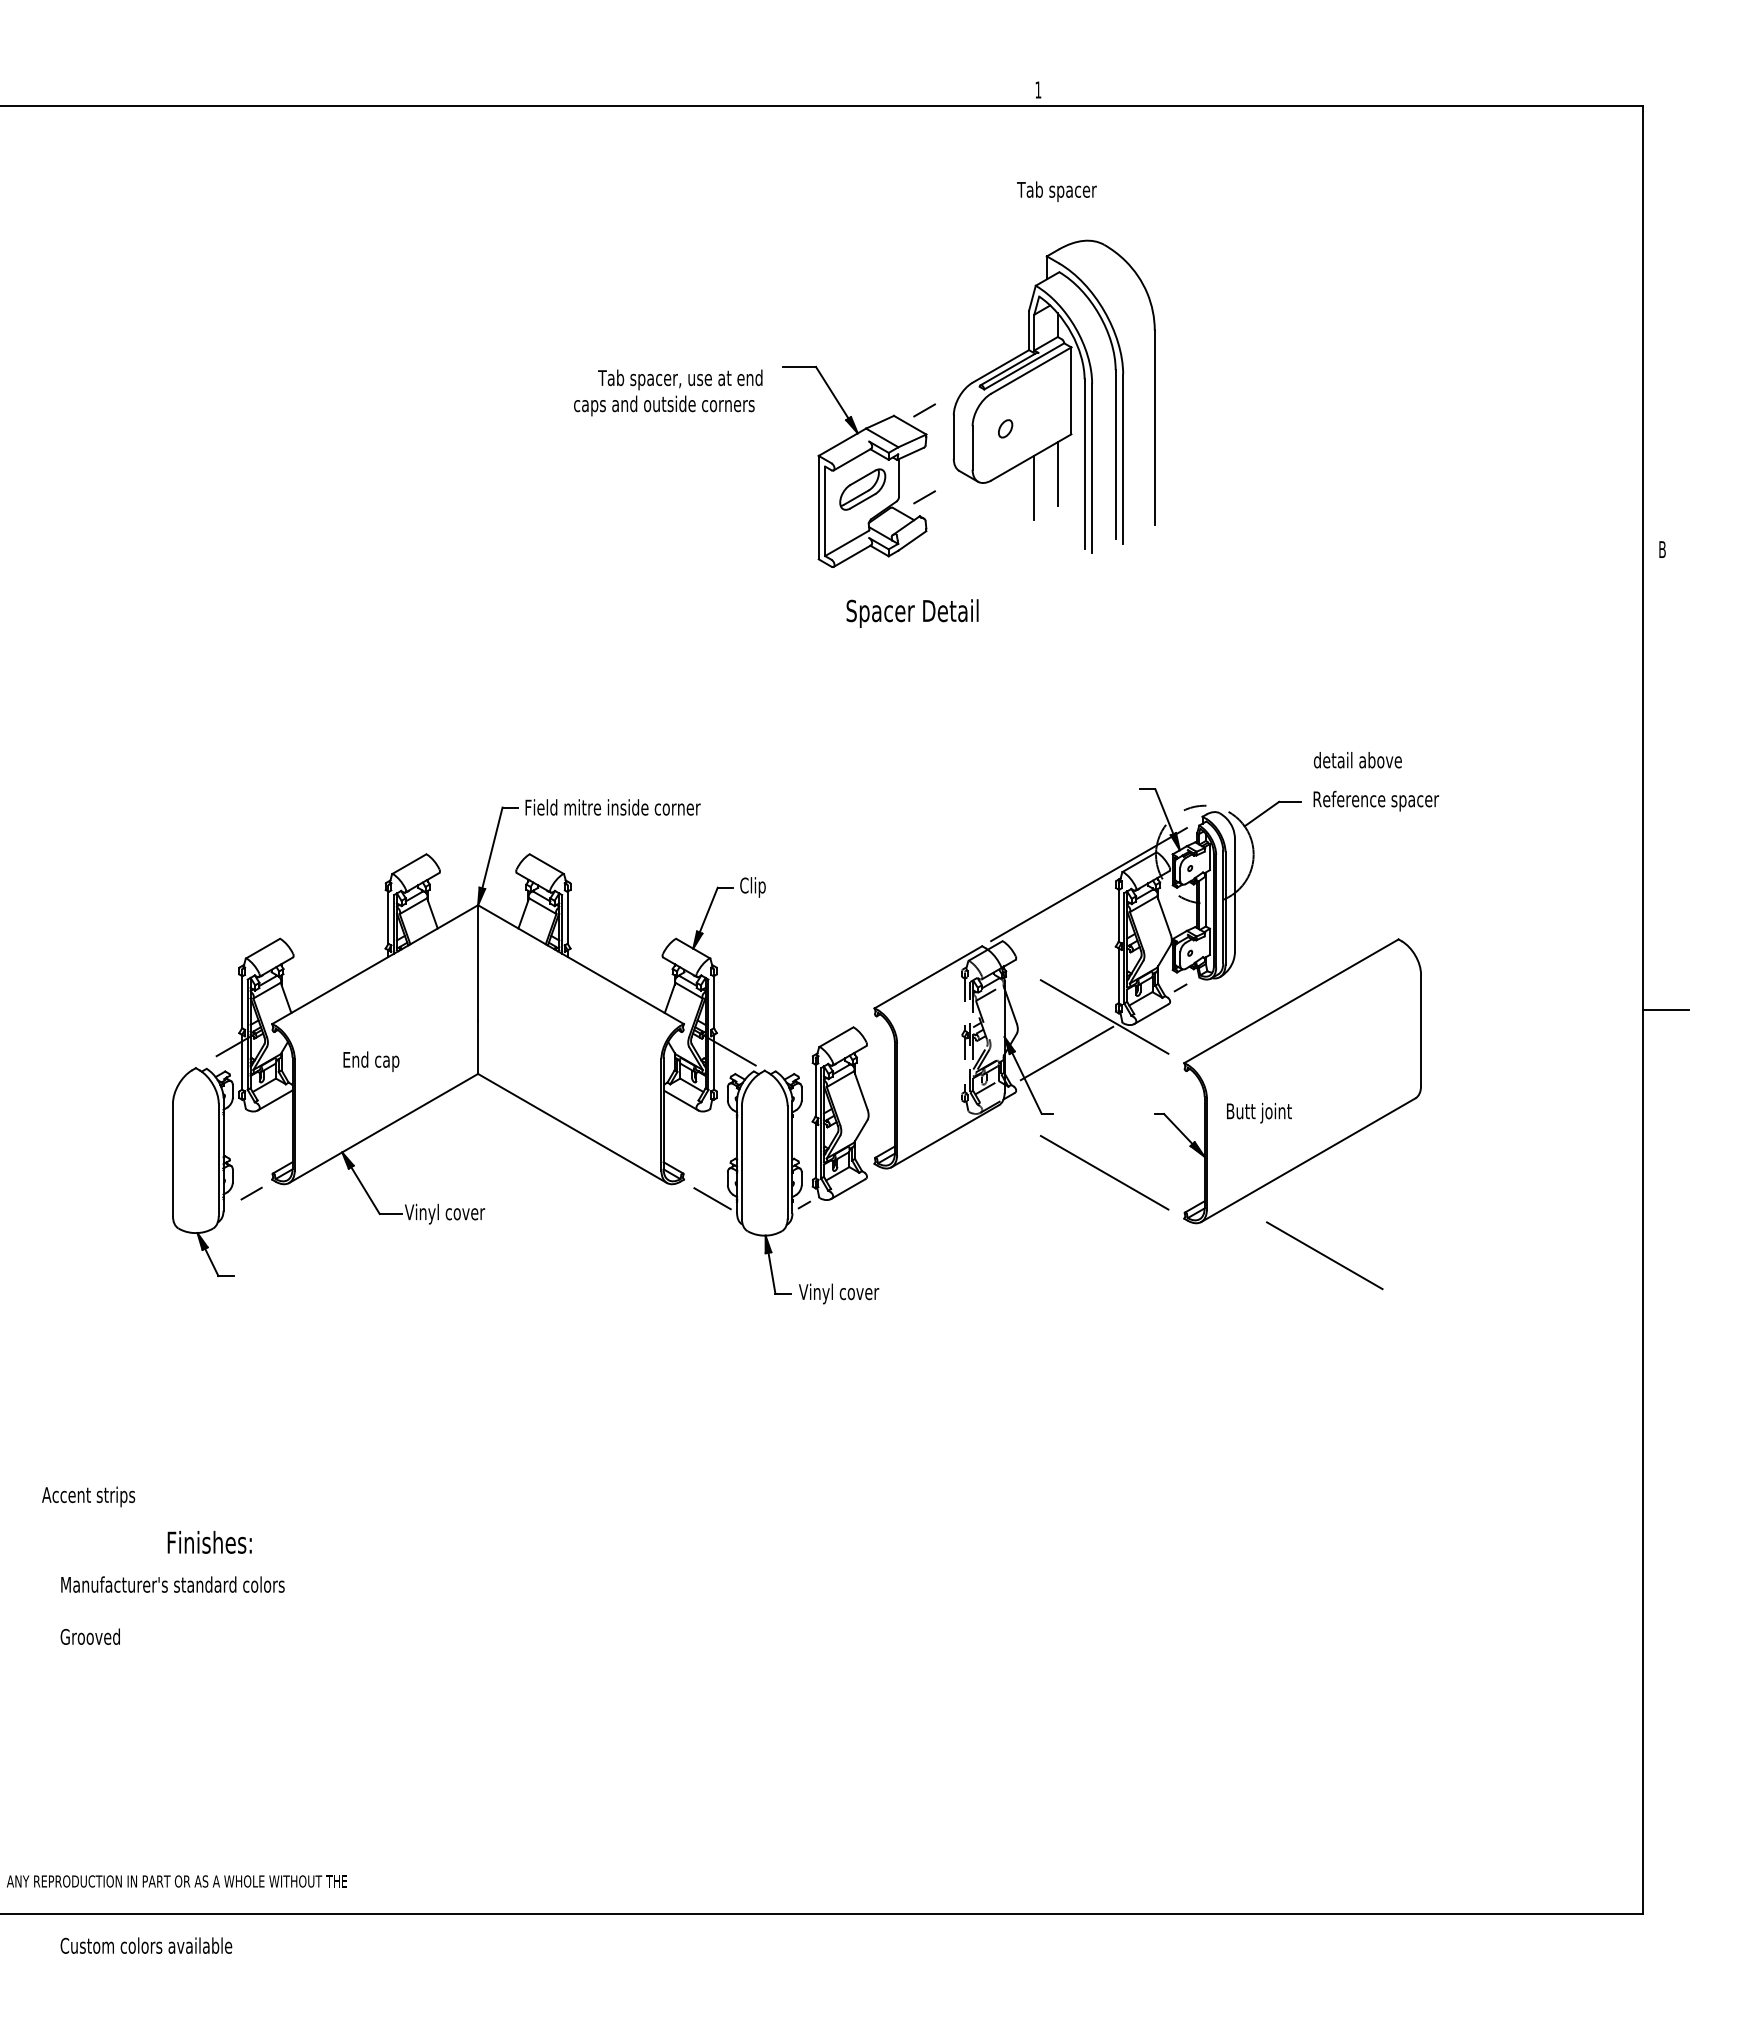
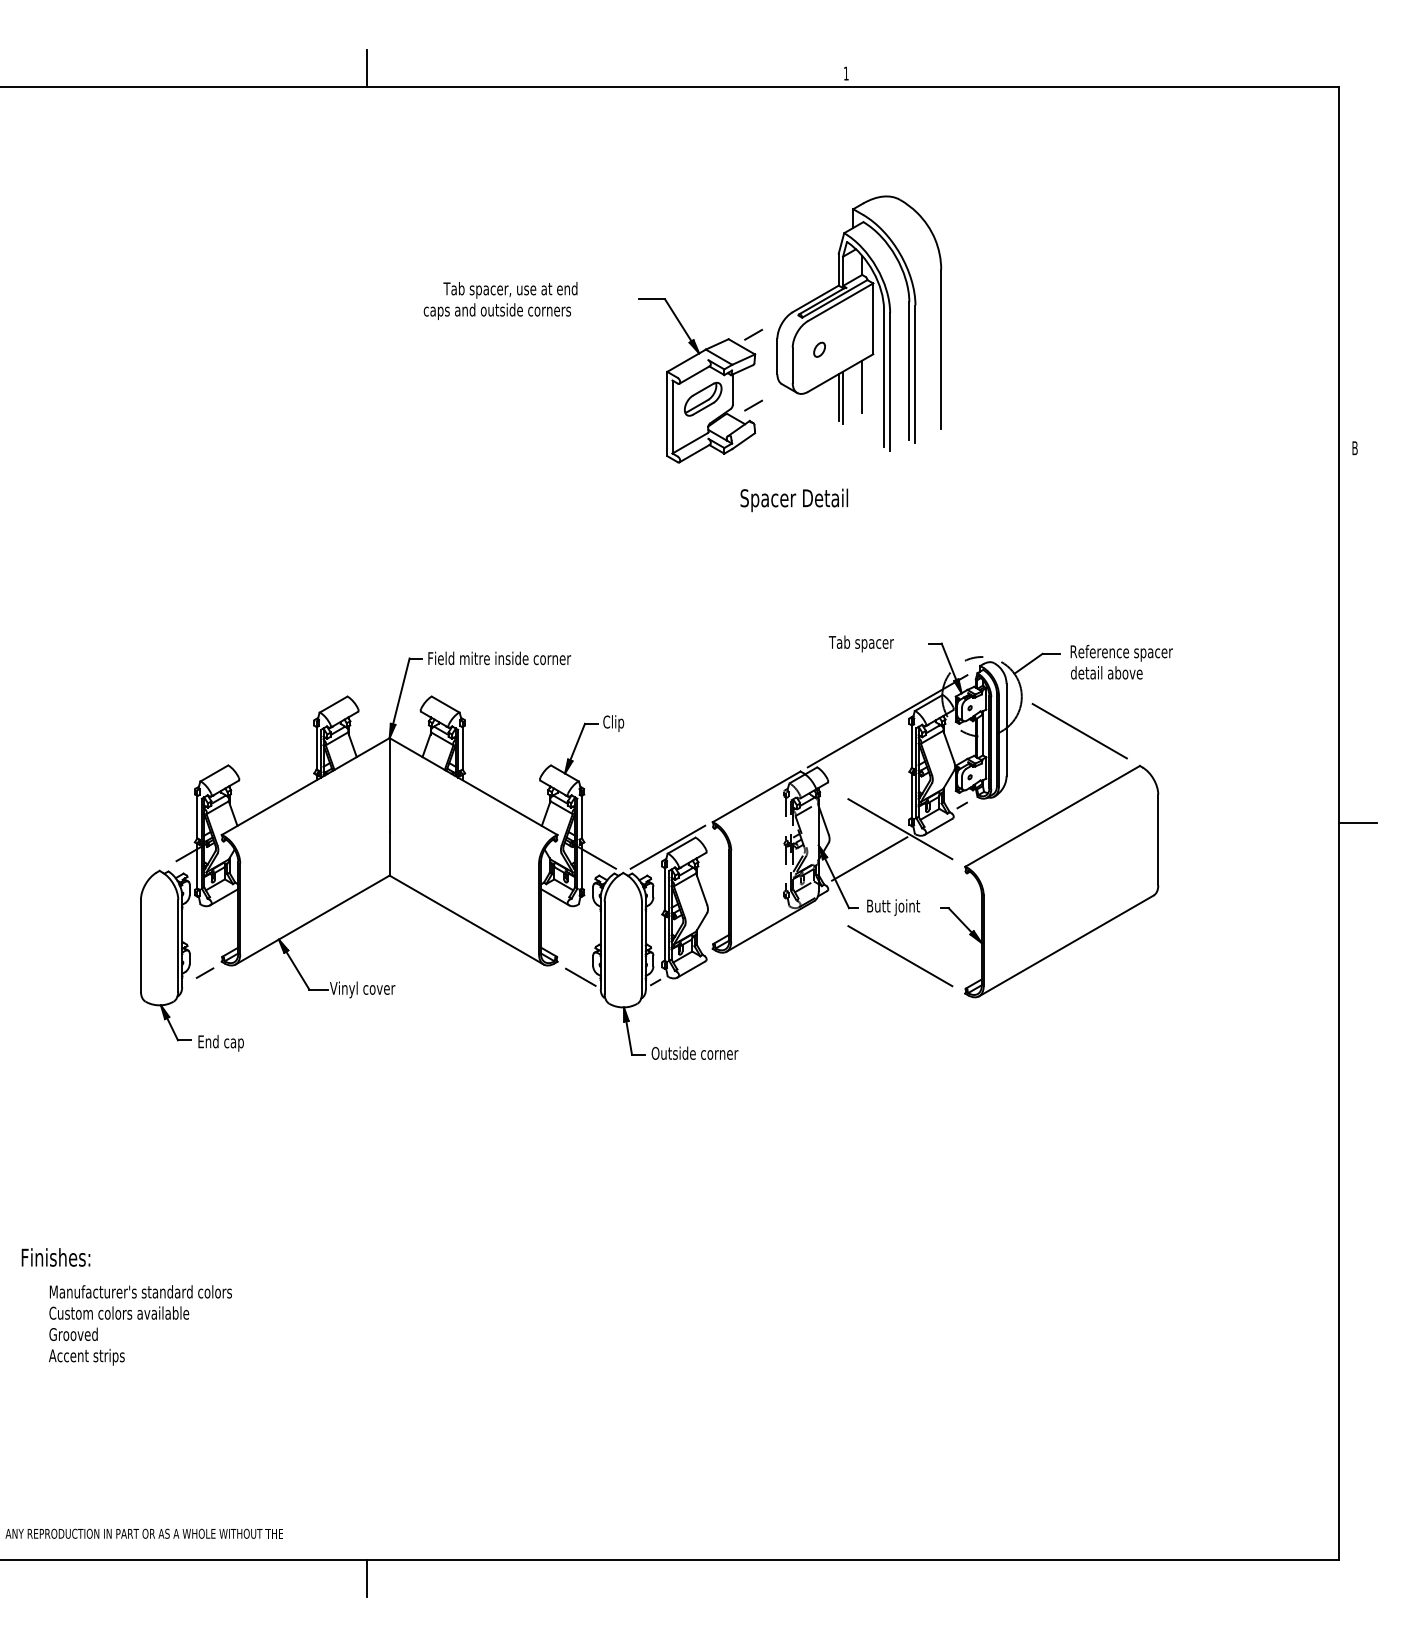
line: (449, 83) -> (366, 68), added
text: (1056, 191) -> (861, 643), moved
text: (668, 392) -> (500, 300), moved
line: (1029, 487) -> (839, 397), added
text: (912, 613) -> (794, 500), moved
text: (1357, 760) -> (1106, 673), moved
line: (819, 1038) -> (667, 846), added
text: (371, 1061) -> (221, 1043), moved
text: (1259, 1112) -> (893, 907), moved
line: (1324, 1255) -> (1079, 730), moved
text: (852, 1293) -> (694, 1054), Vinyl cover -> Outside corner
text: (88, 1496) -> (86, 1356), moved
text: (209, 1542) -> (55, 1257), moved
line: (449, 1936) -> (366, 1578), added
text: (146, 1945) -> (119, 1312), moved

